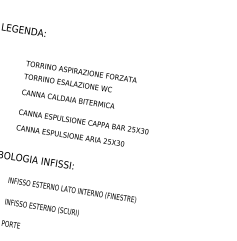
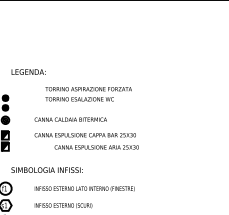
text: (80, 78) -> (88, 94), moved
text: (70, 135) -> (96, 147), moved

